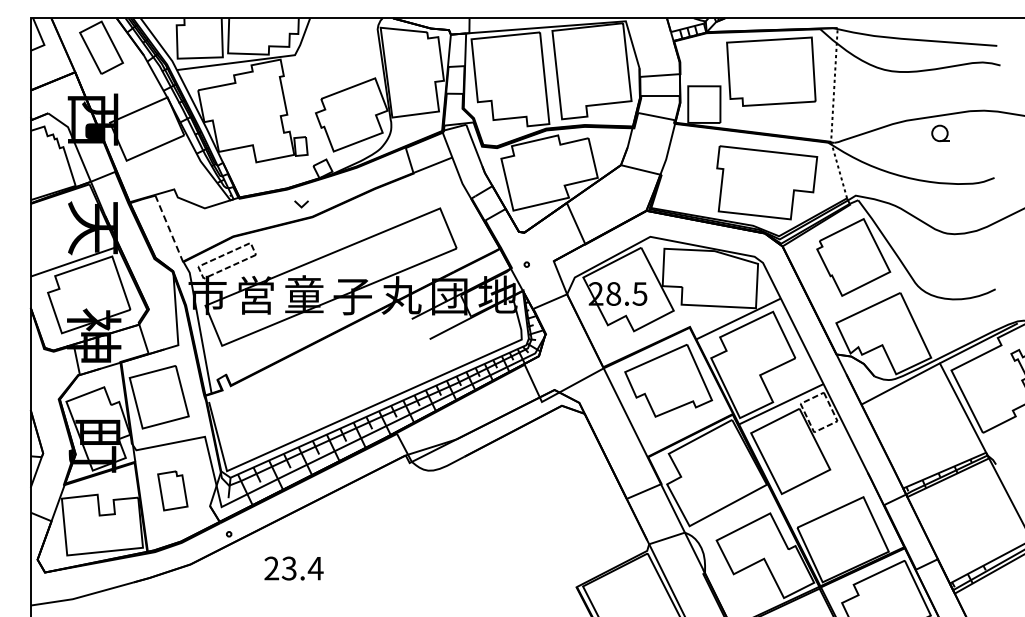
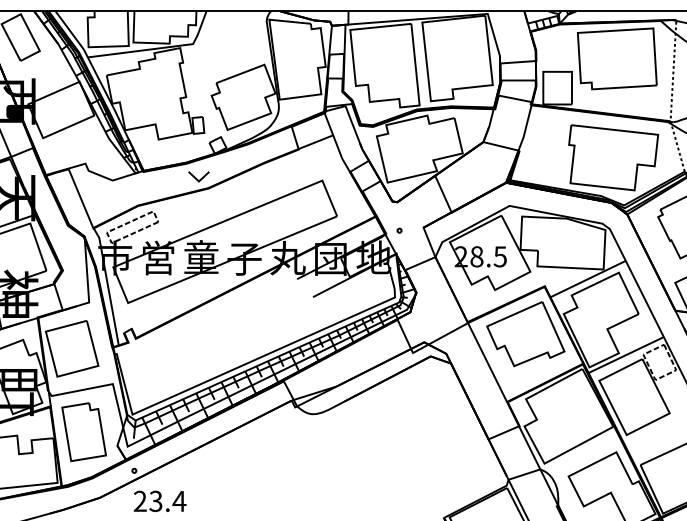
part: (301, 204) -> (198, 177), size x1.67
line: (169, 229) -> (81, 199), dashed -> solid
part: (172, 490) -> (83, 431), size x1.67
text: (293, 568) -> (159, 501), moved

